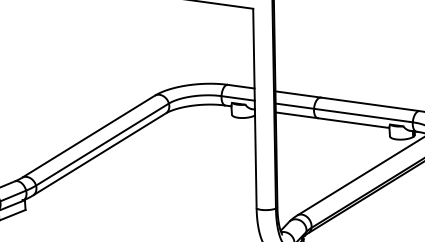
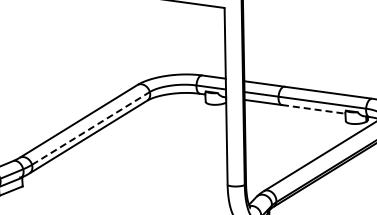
line: (354, 123) -> (314, 109), solid -> dashed
line: (104, 143) -> (92, 127), solid -> dashed

